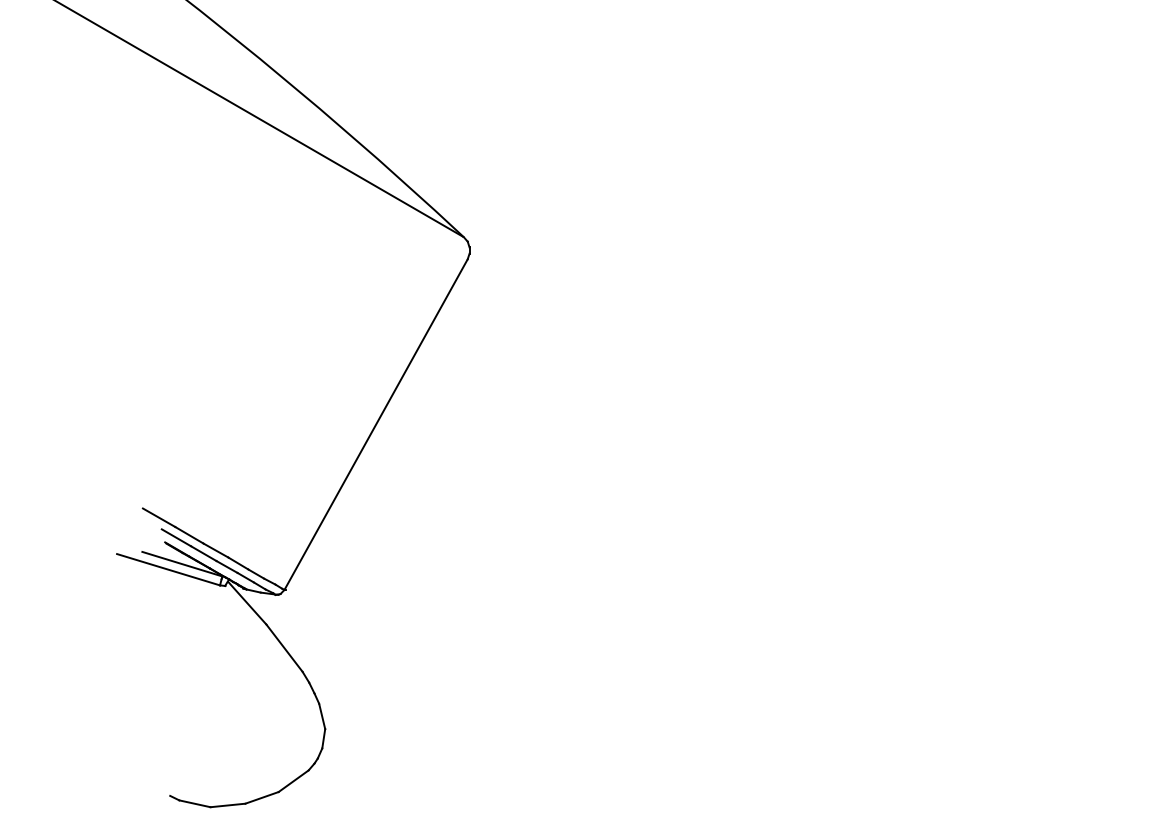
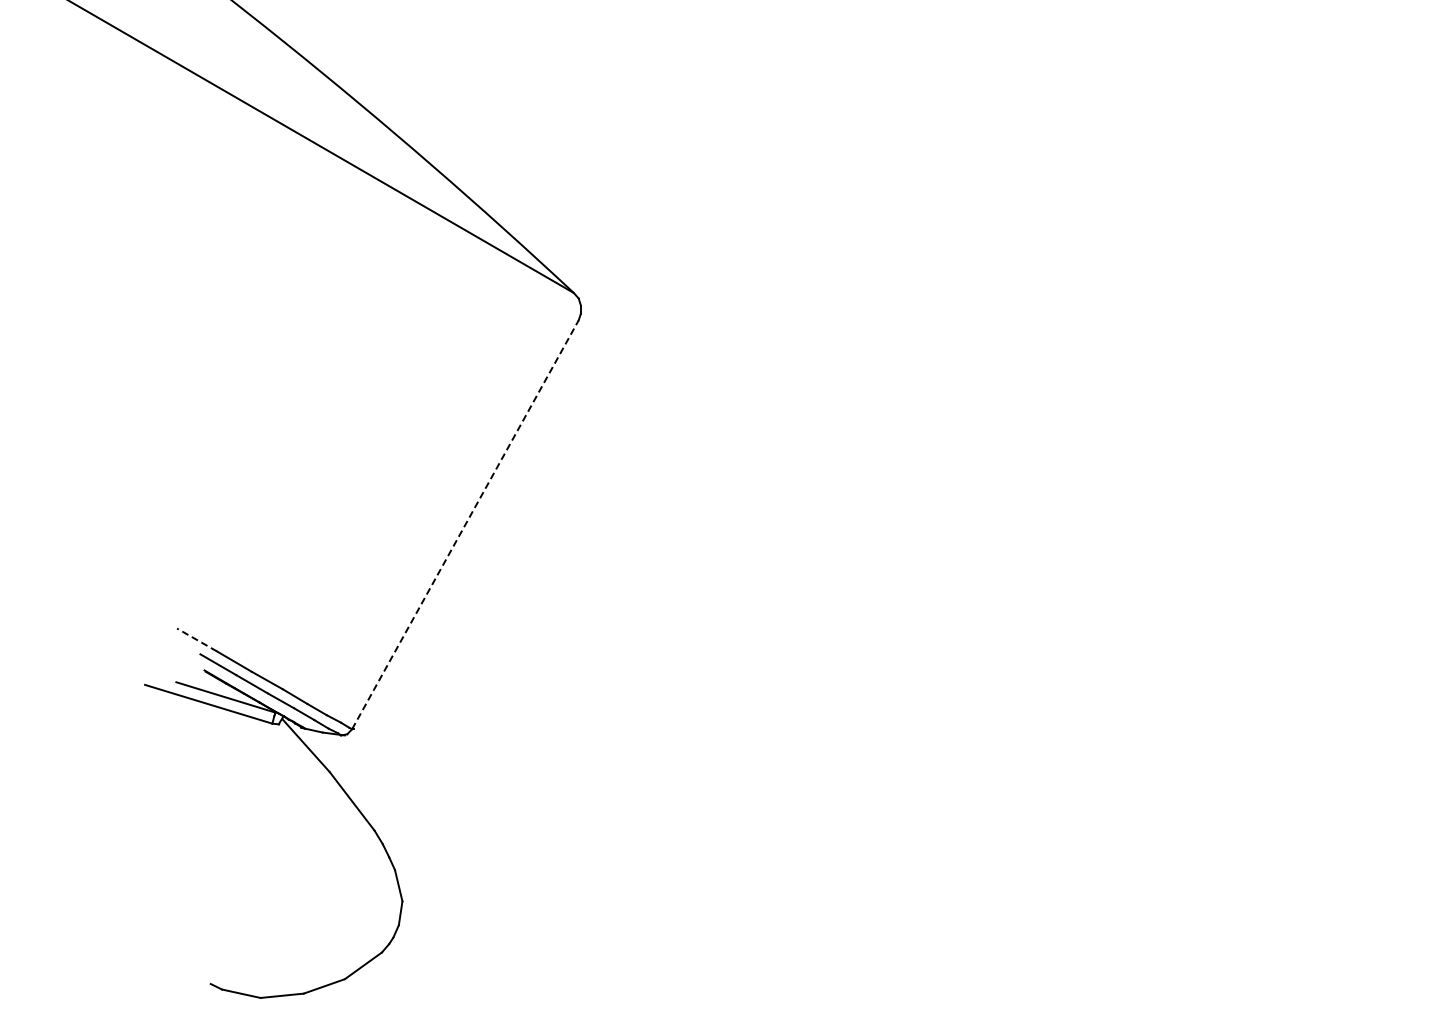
line: (376, 424) -> (465, 524), solid -> dashed
line: (158, 517) -> (196, 639), solid -> dashed

